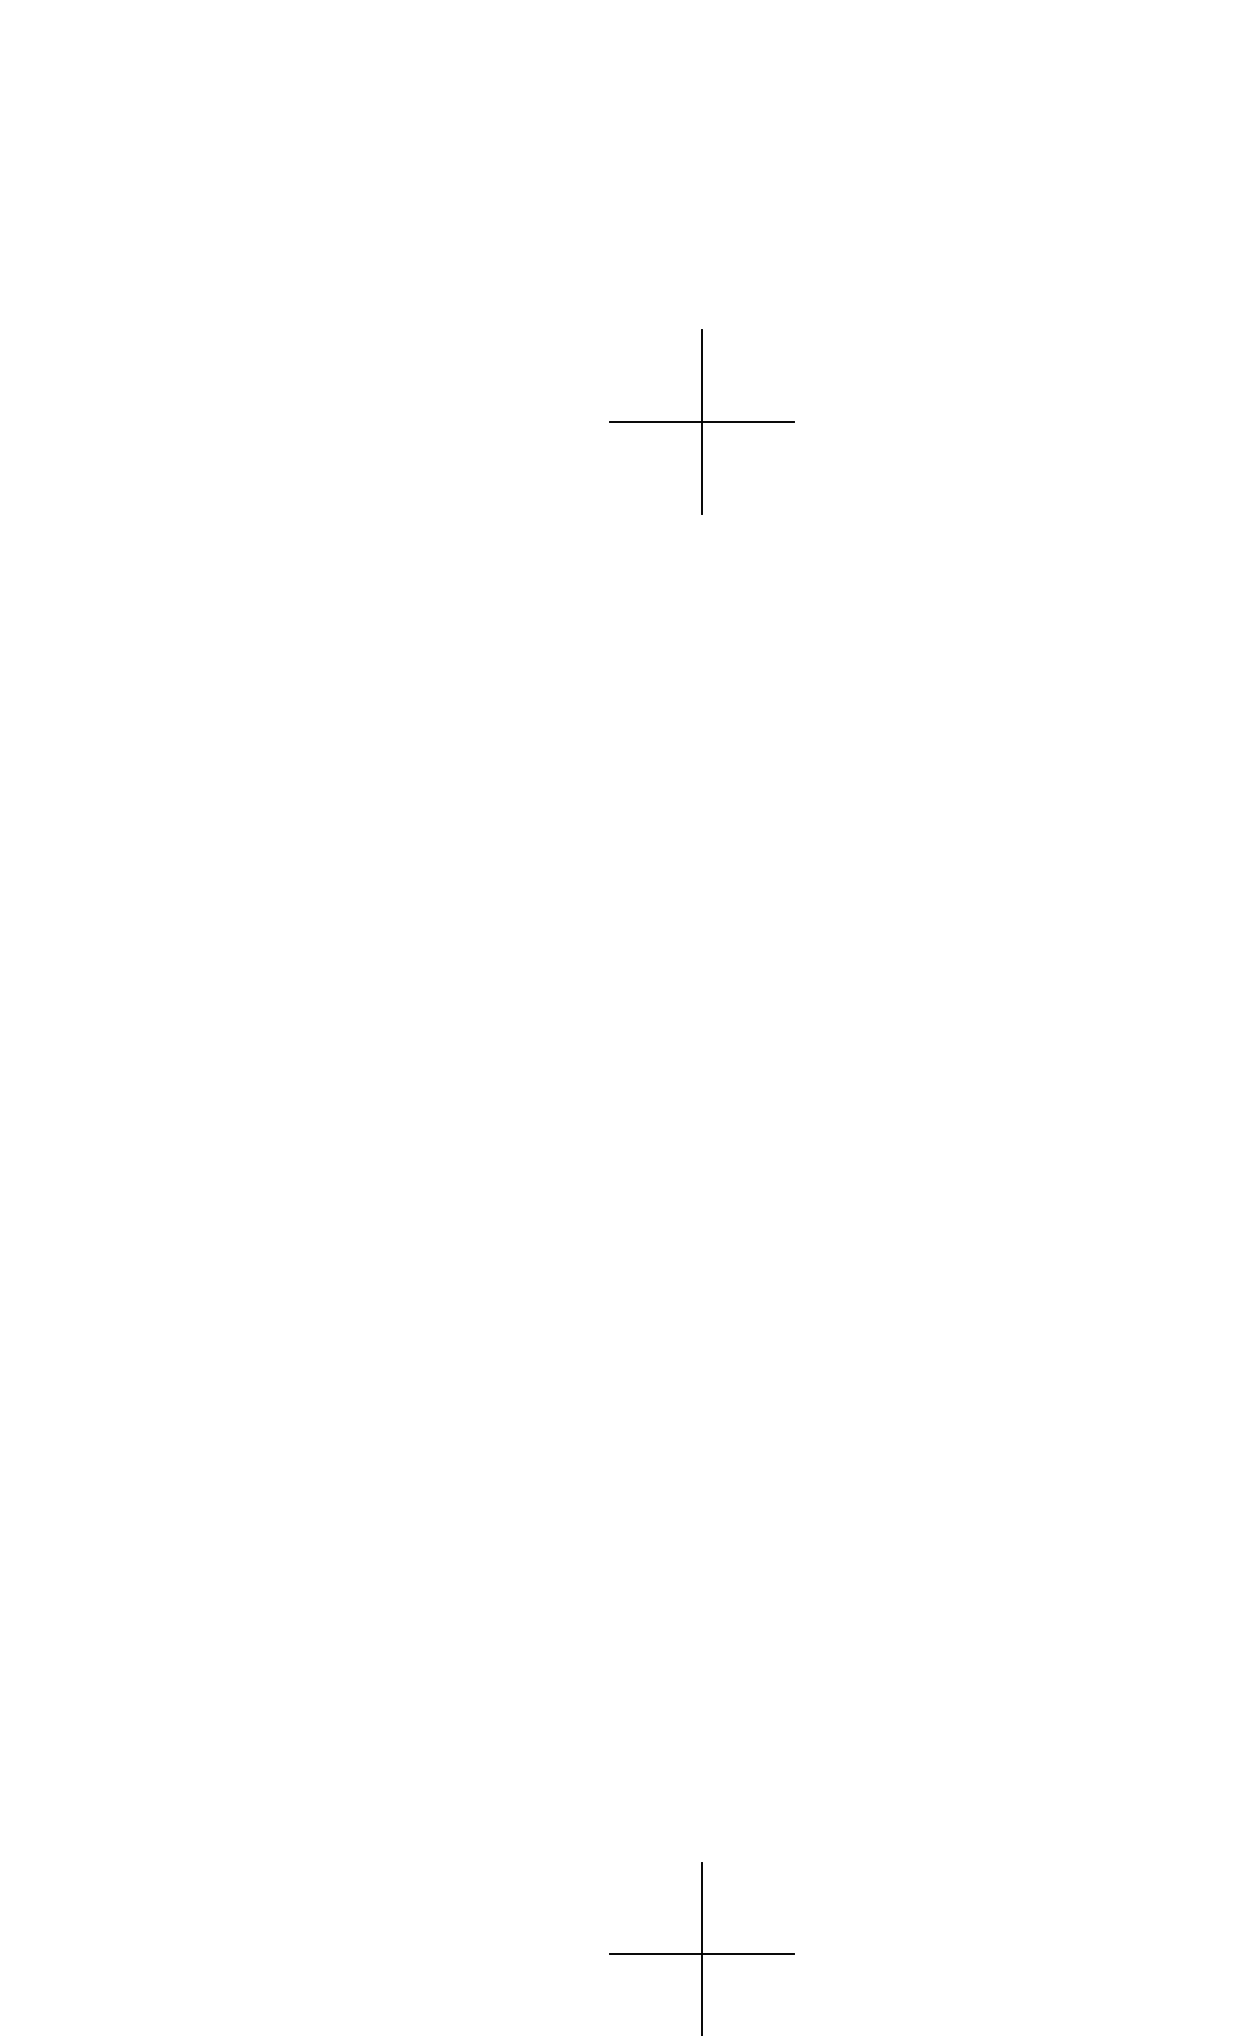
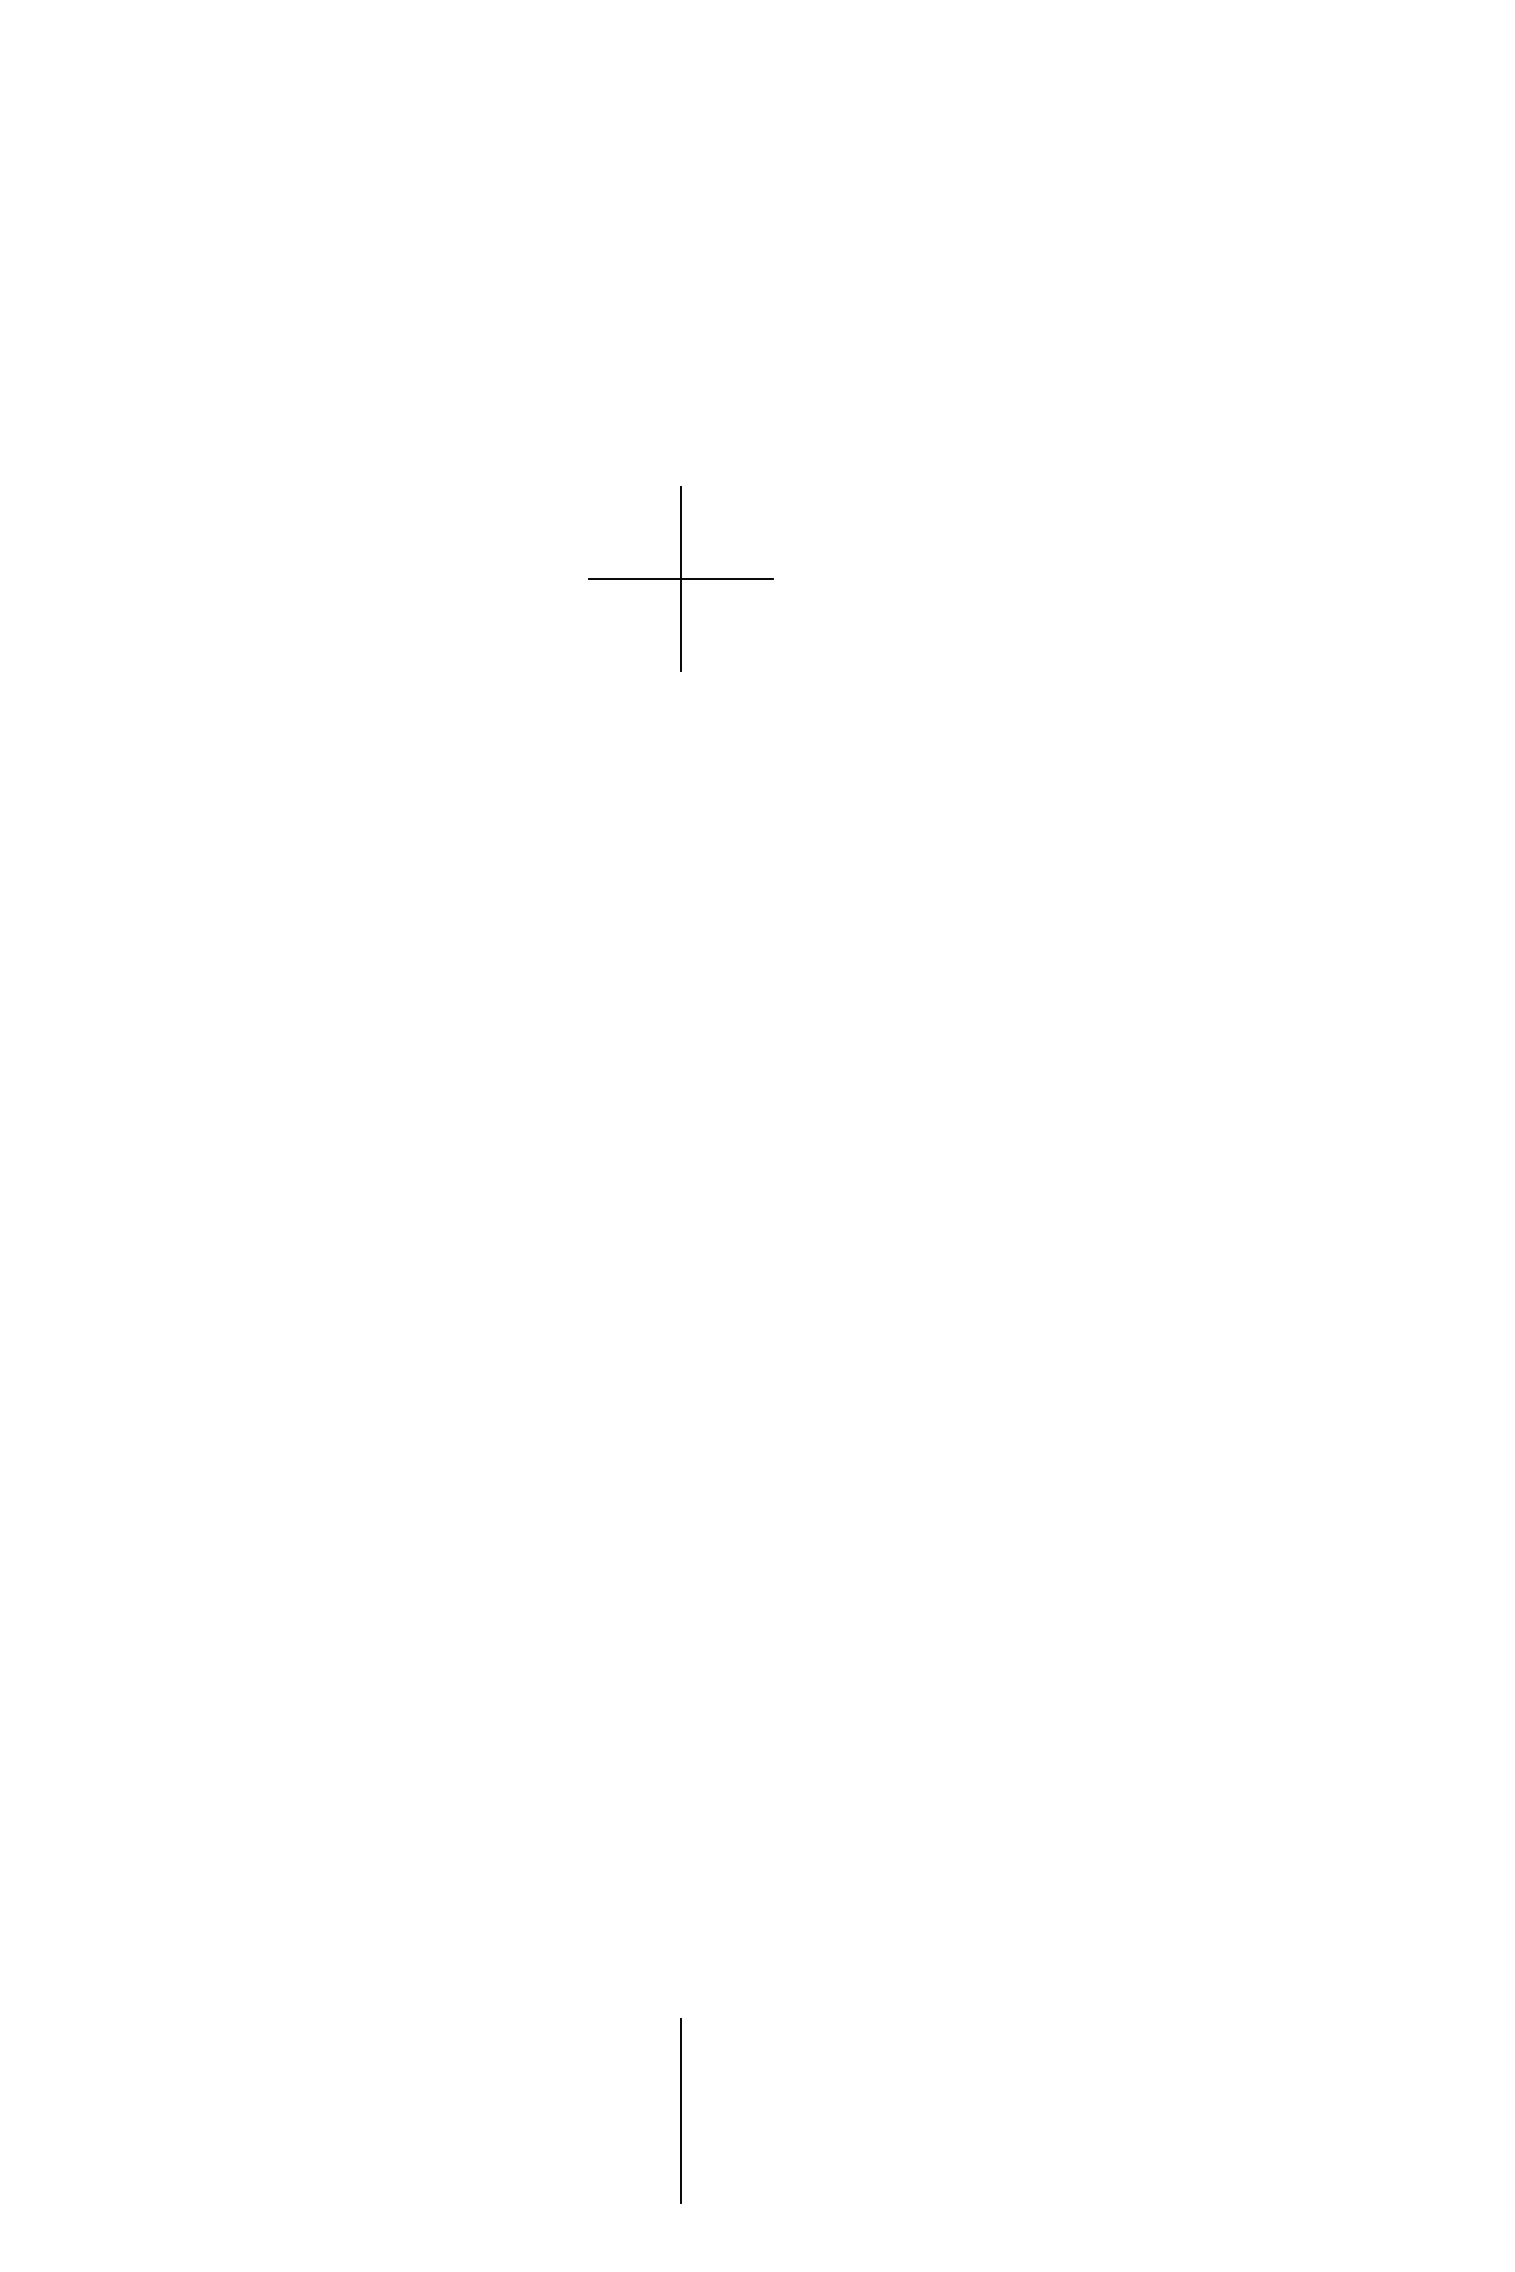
line: (702, 1954) -> (681, 2111), removed

